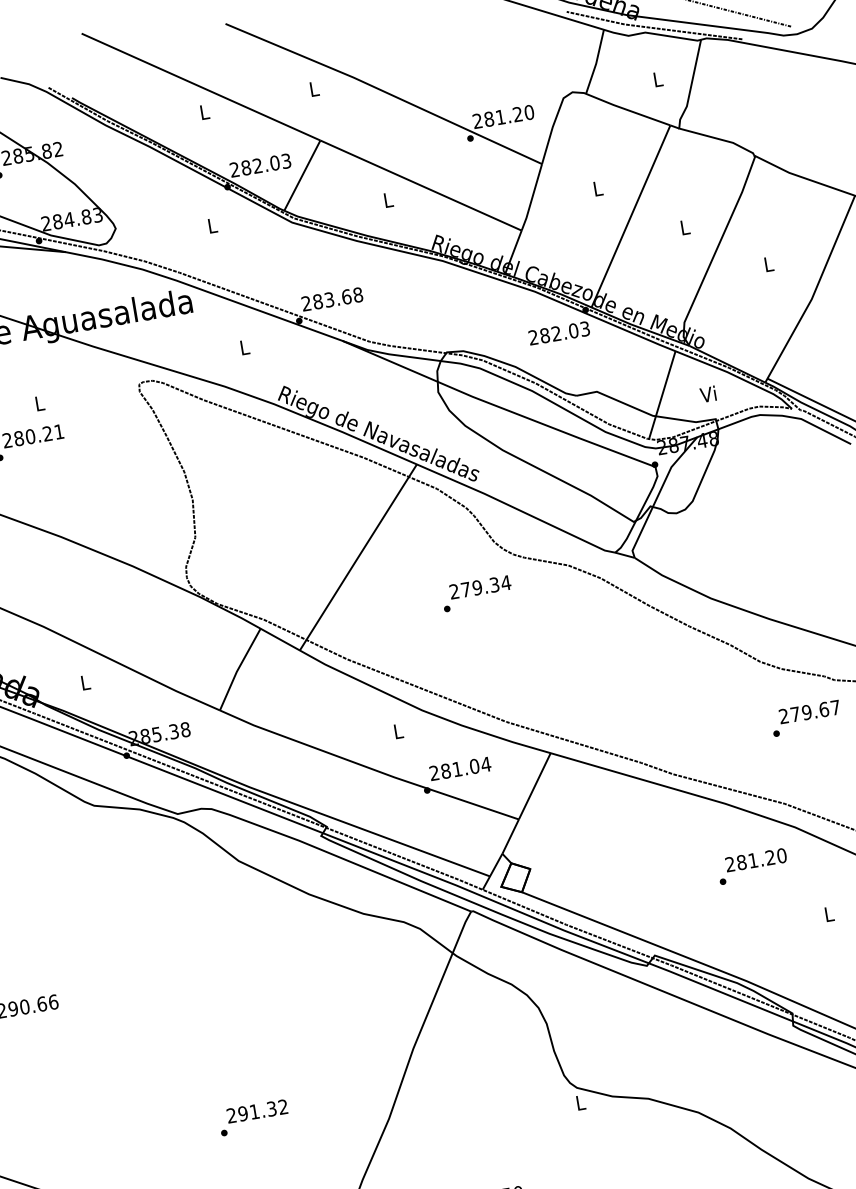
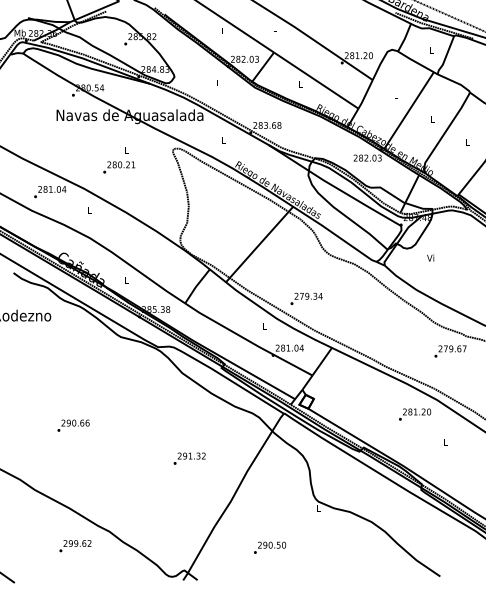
text: (707, 393) -> (430, 257), moved
text: (476, 592) -> (306, 298), moved
text: (253, 1117) -> (189, 458), moved

